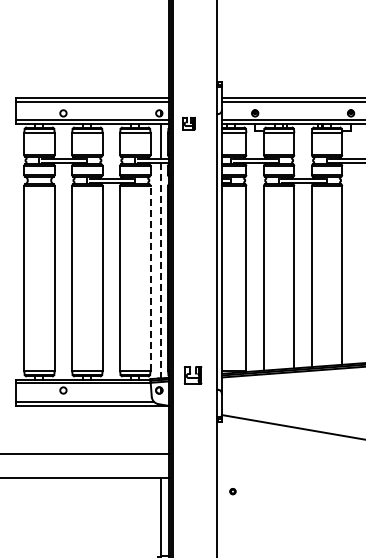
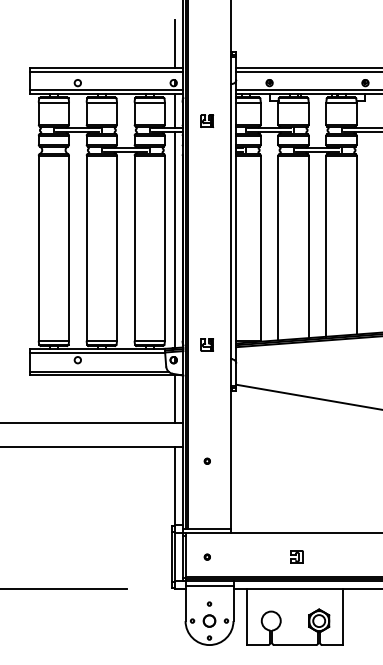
line: (161, 73) -> (175, 43), added
part: (189, 122) -> (207, 120), moved
line: (161, 270) -> (175, 240), dashed -> solid
line: (150, 278) -> (164, 248), dashed -> solid
part: (192, 374) -> (206, 344), size x0.71
line: (161, 429) -> (175, 399), added
part: (232, 490) -> (206, 460), moved

